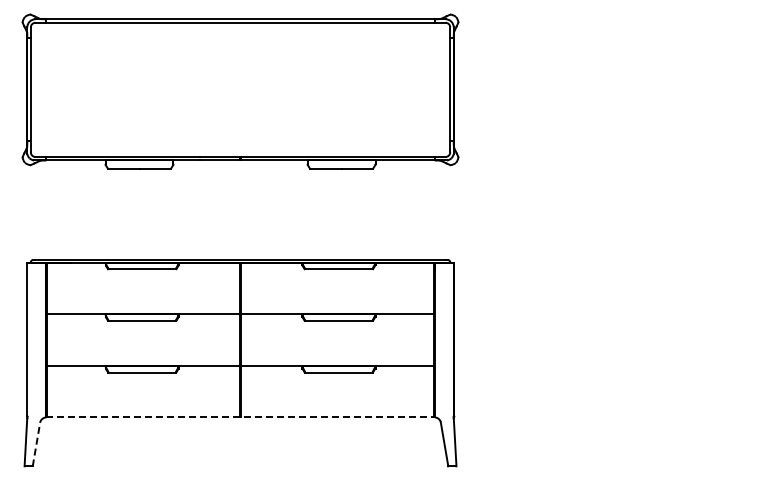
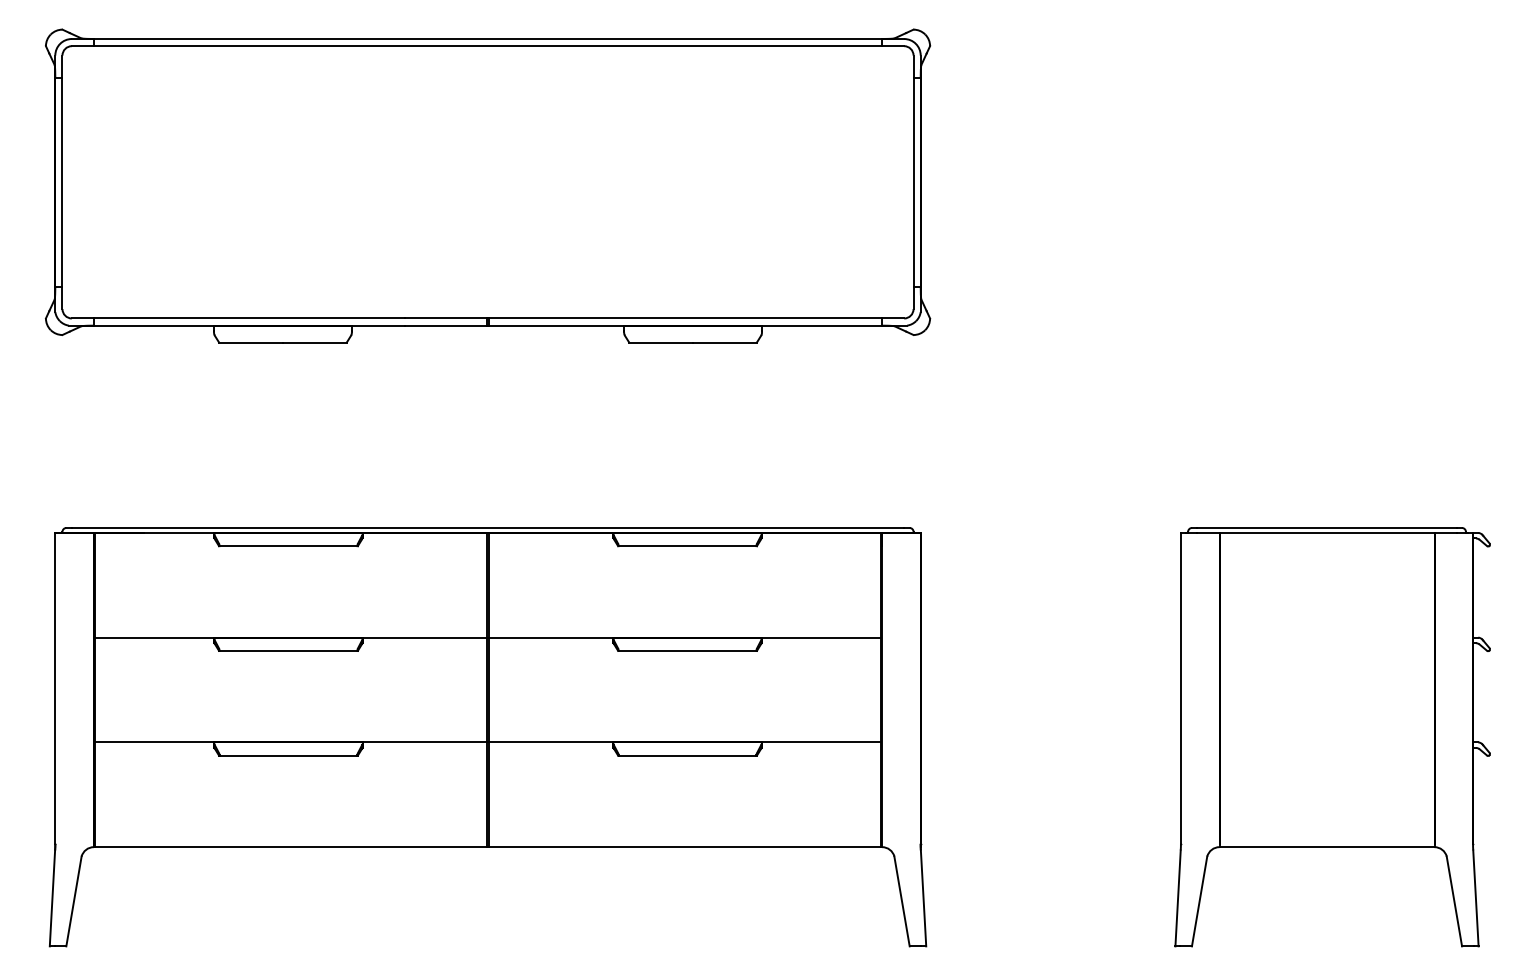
part: (656, 363) -> (1332, 737), added
line: (241, 417) -> (489, 847), dashed -> solid
line: (36, 443) -> (73, 899), dashed -> solid

